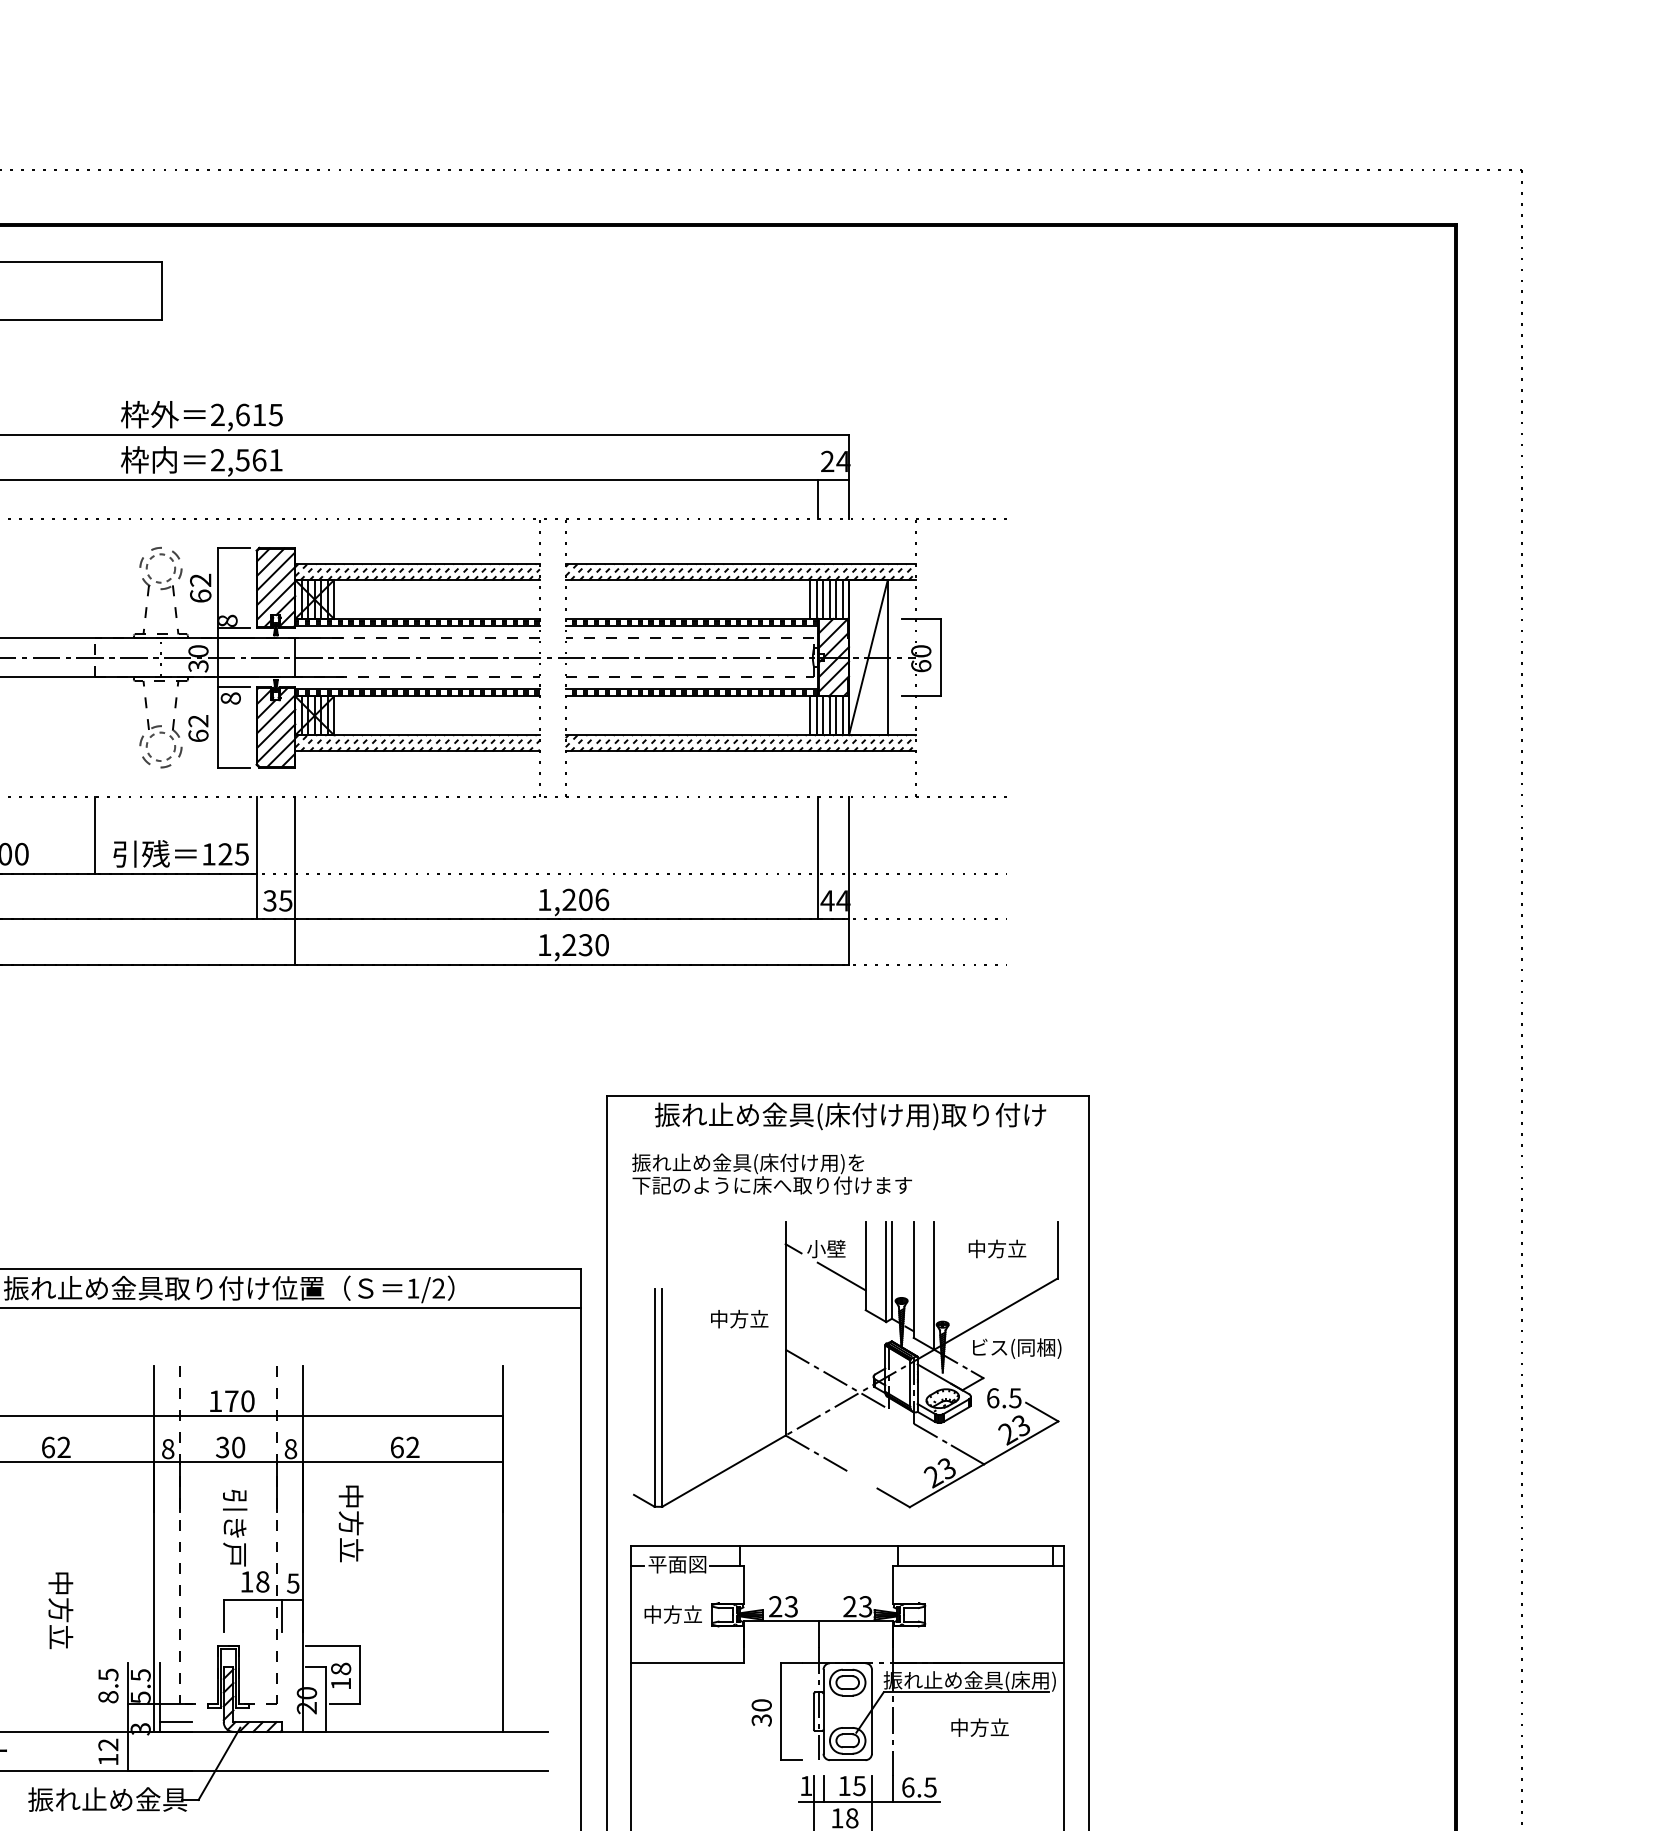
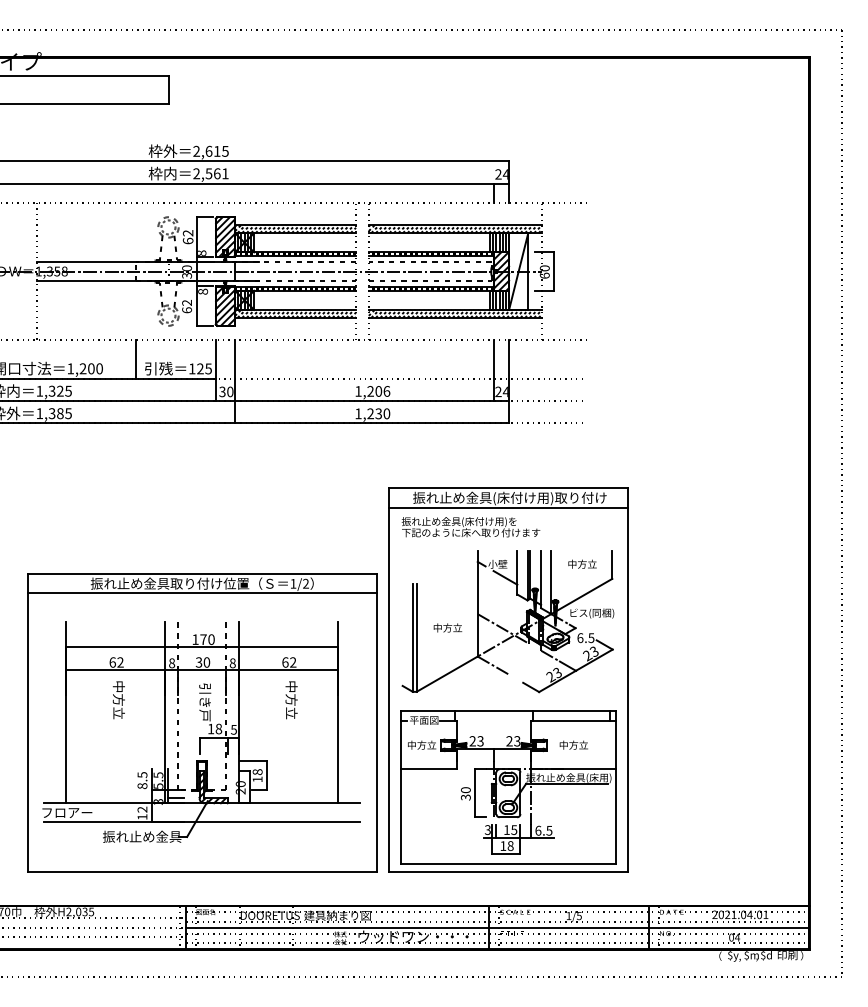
text: (286, 900) -> (230, 391), 35 -> 30
text: (827, 900) -> (498, 391), 44 -> 24
line: (847, 1134) -> (508, 507), added
text: (738, 1318) -> (447, 627), moved
text: (350, 1524) -> (291, 700), moved
text: (59, 1611) -> (118, 700), moved
text: (979, 1726) -> (573, 744), moved
text: (805, 1786) -> (487, 830), 1 -> 3

